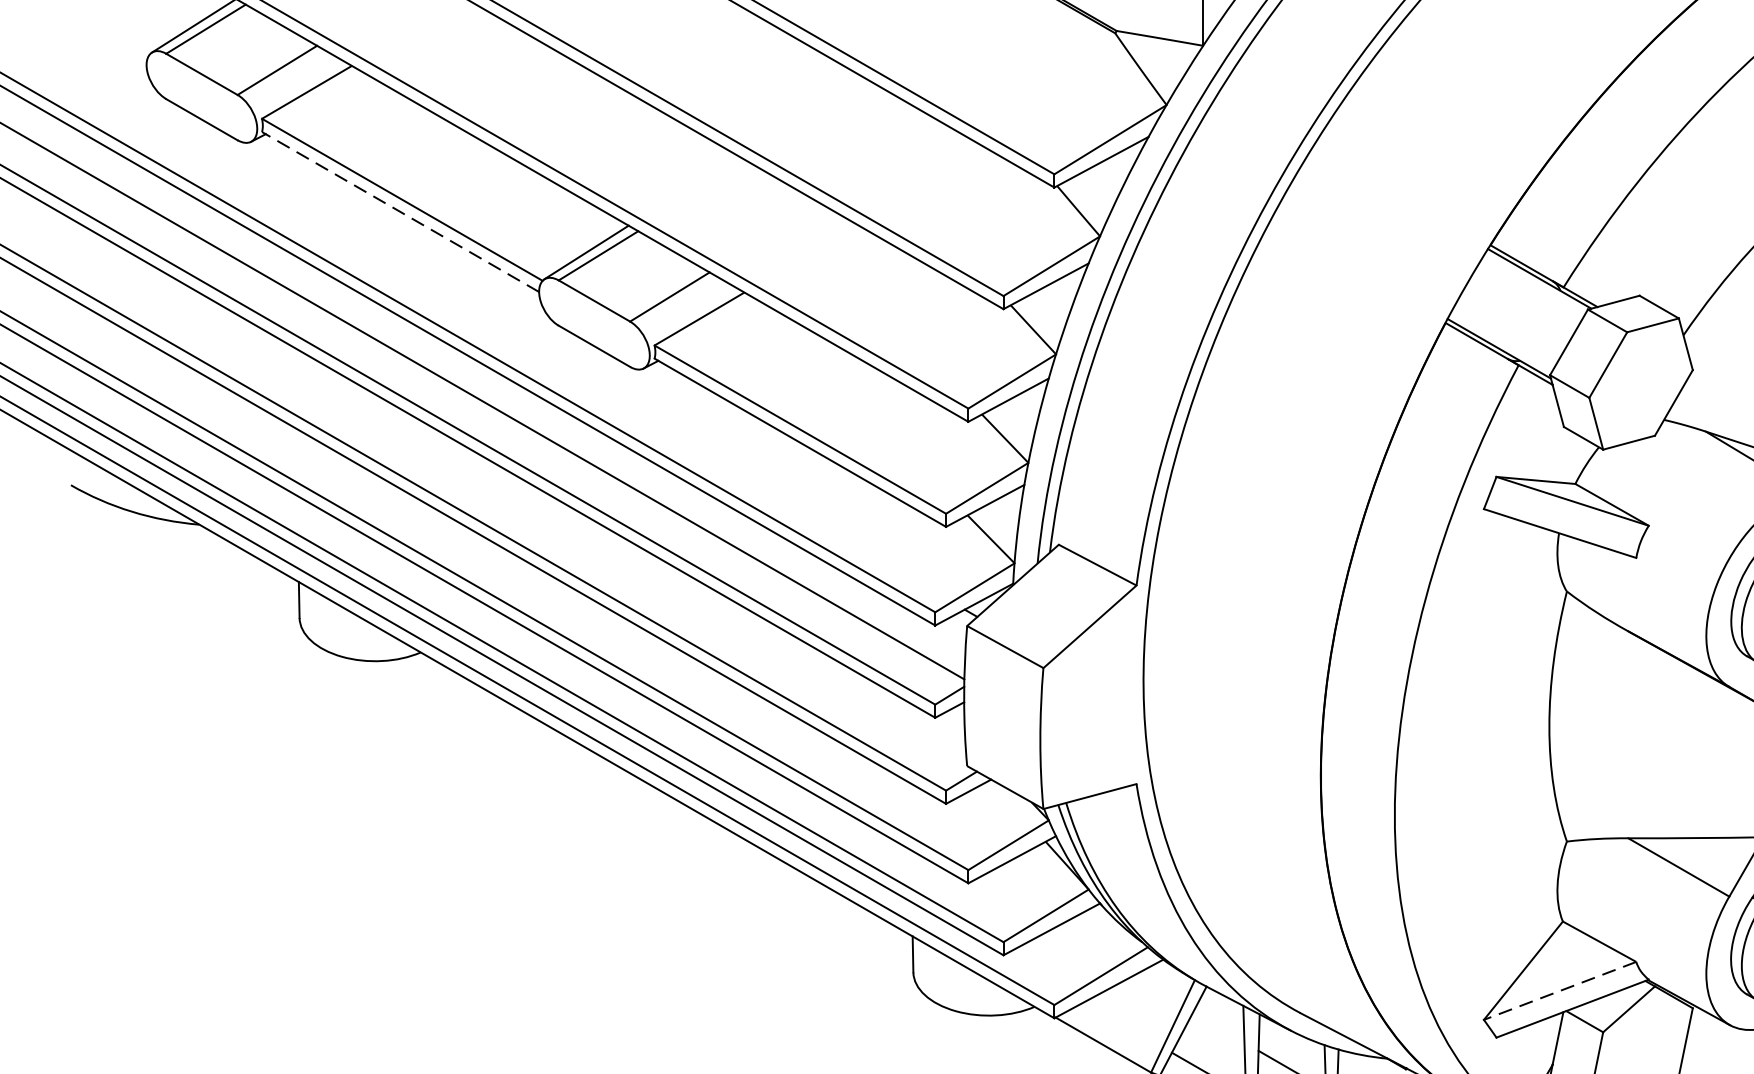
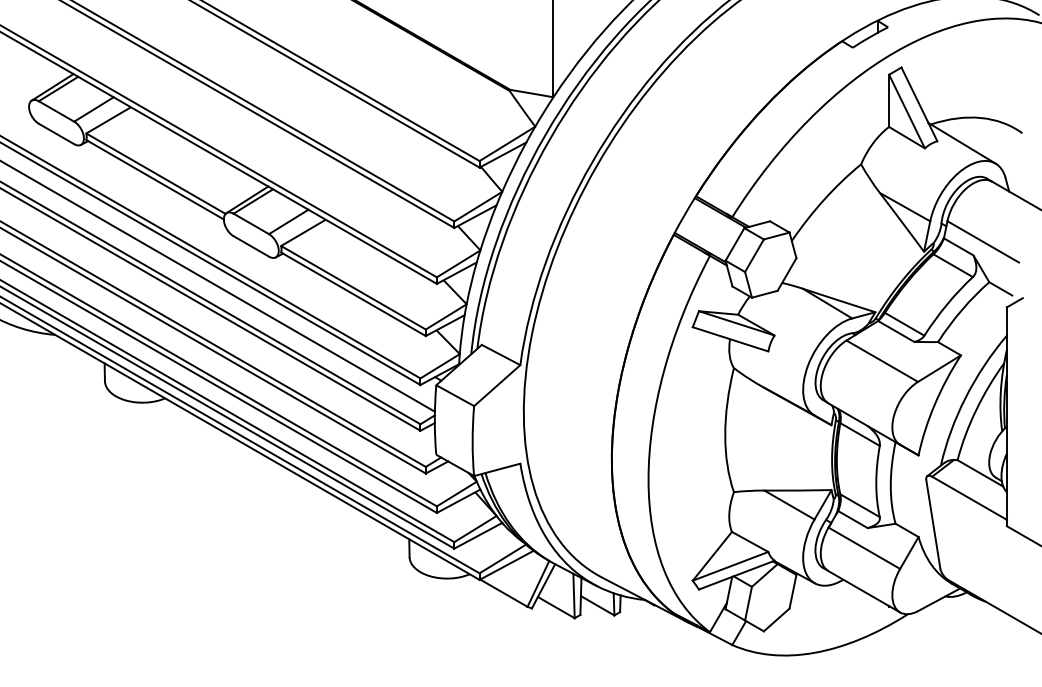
line: (399, 211) -> (154, 179), dashed -> solid
line: (1559, 991) -> (730, 566), dashed -> solid

